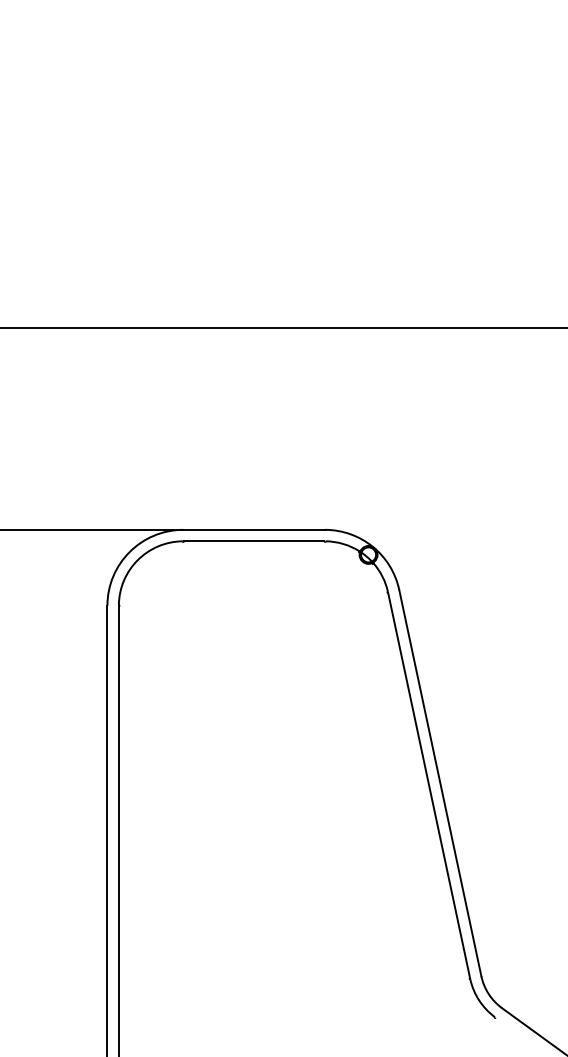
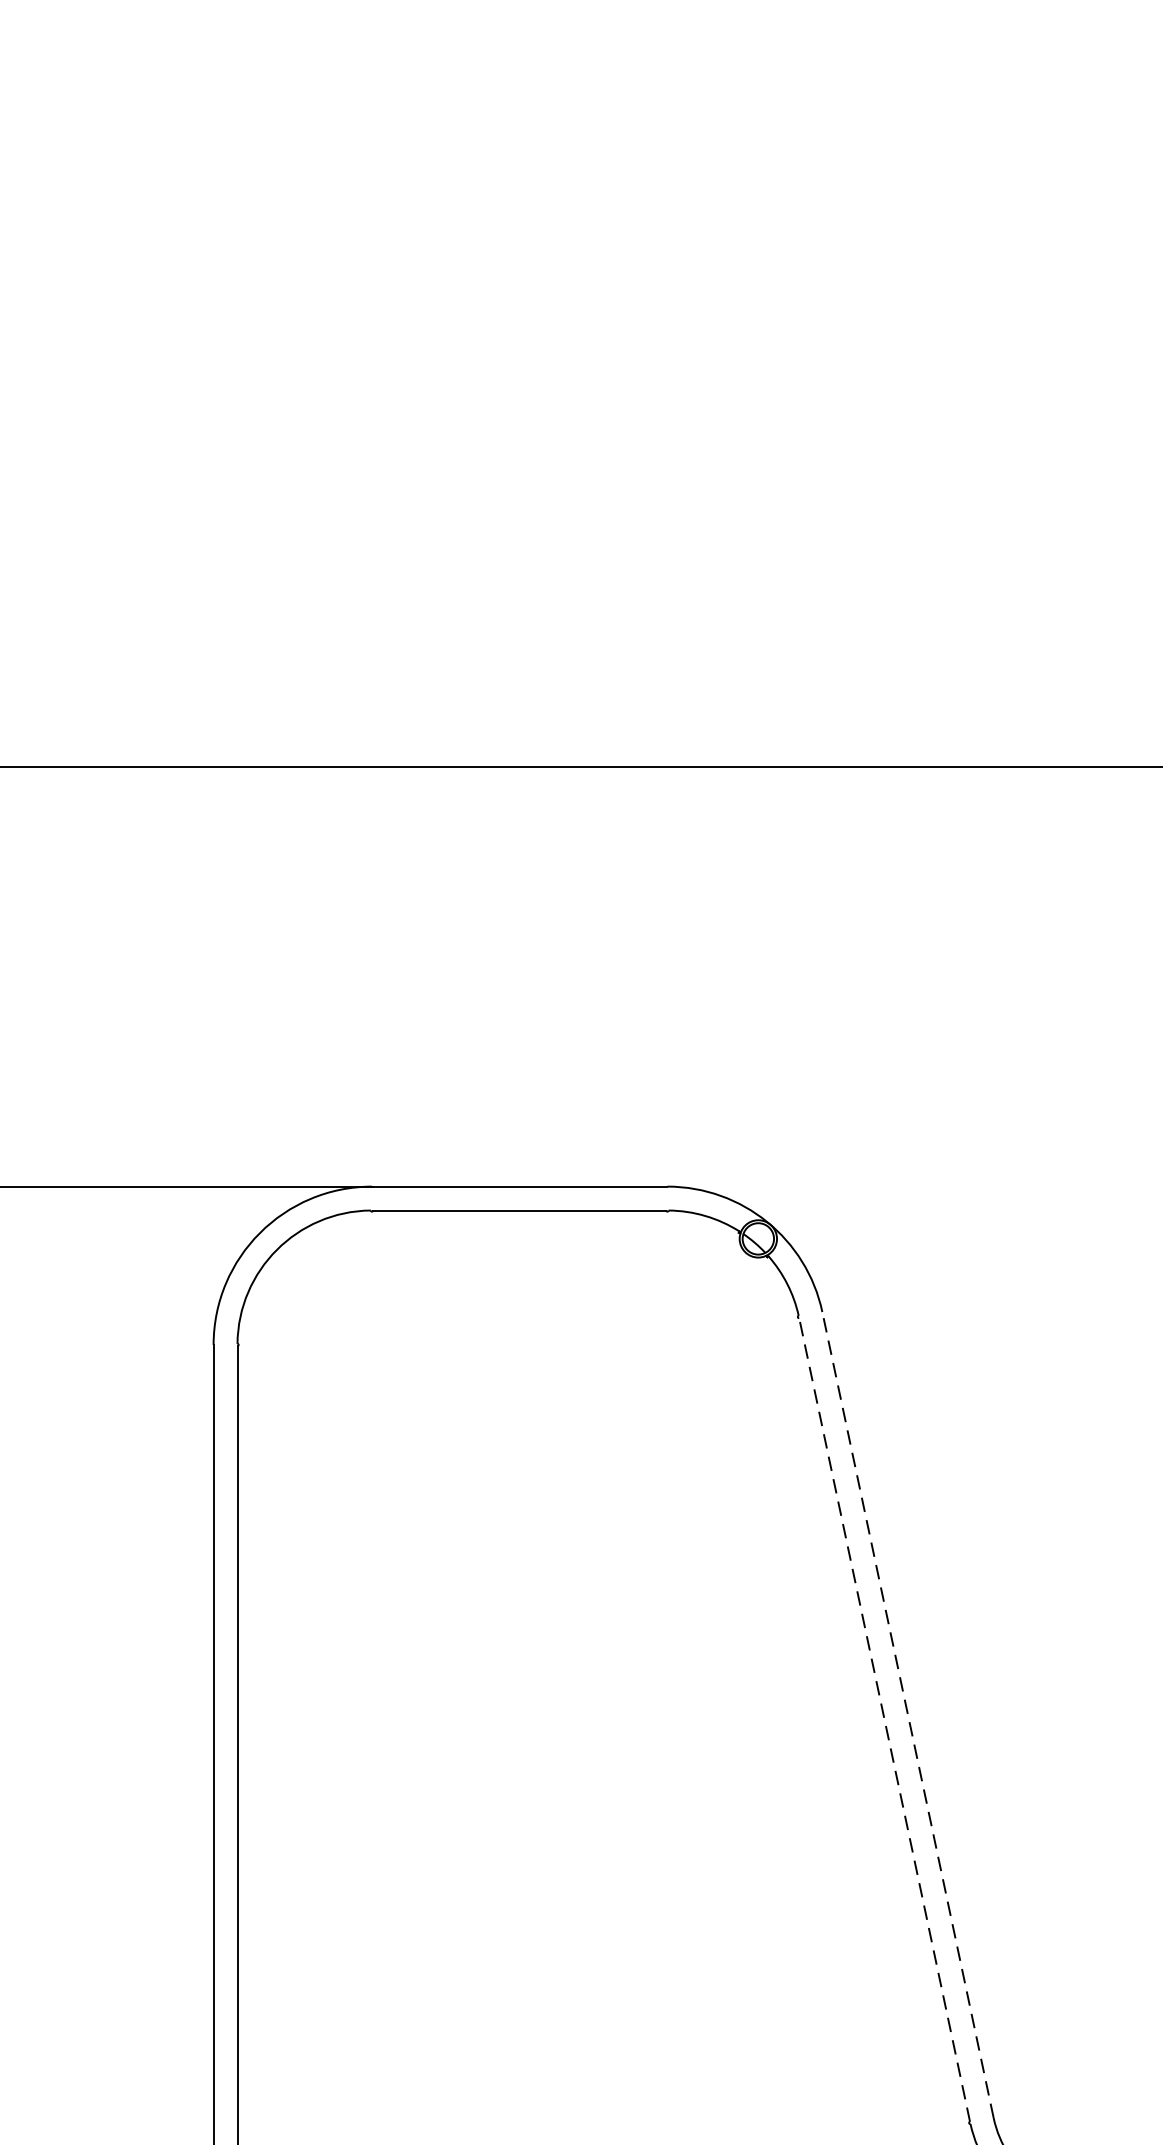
line: (440, 782) -> (908, 1713), solid -> dashed
line: (429, 785) -> (885, 1719), solid -> dashed

